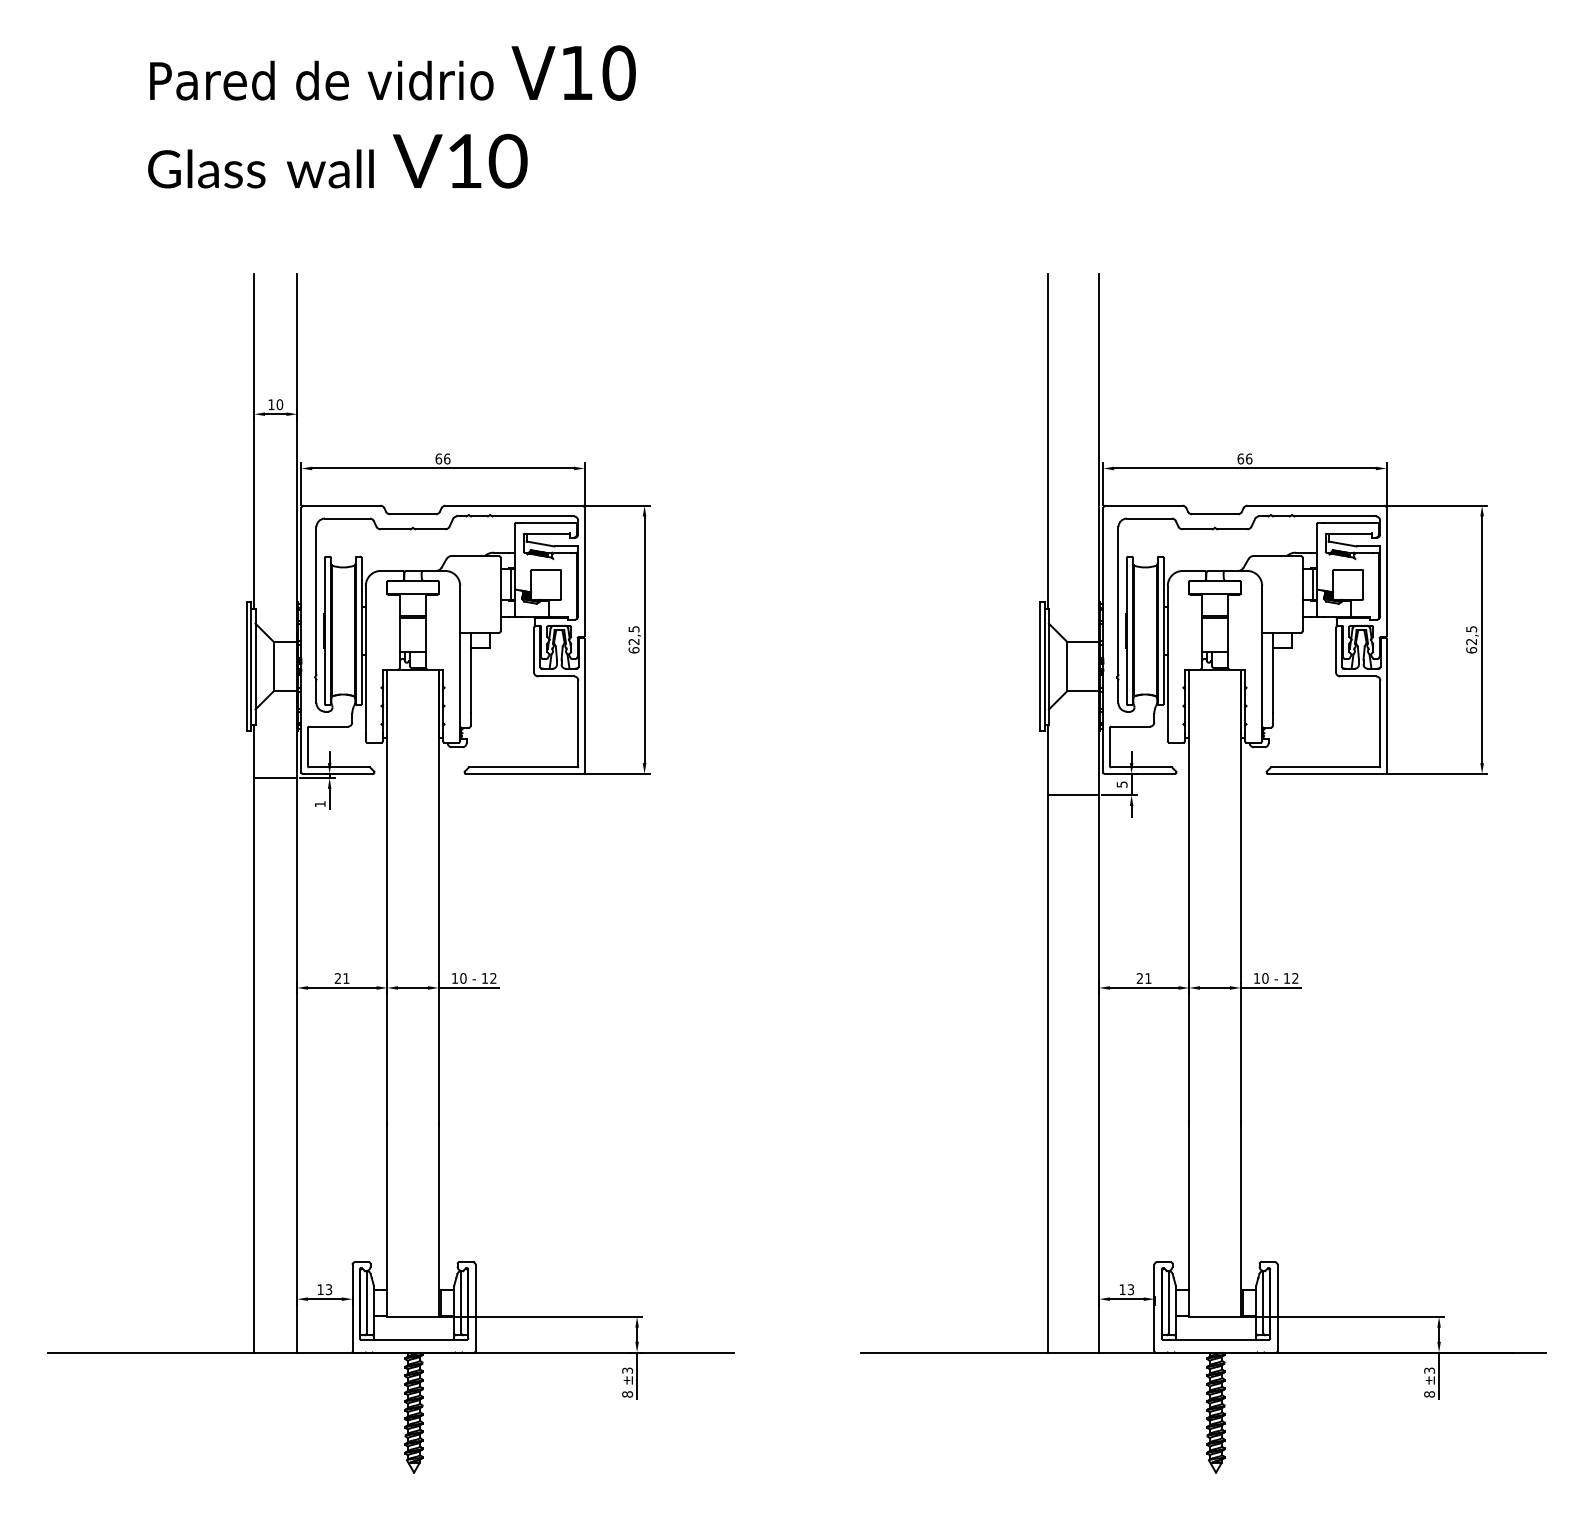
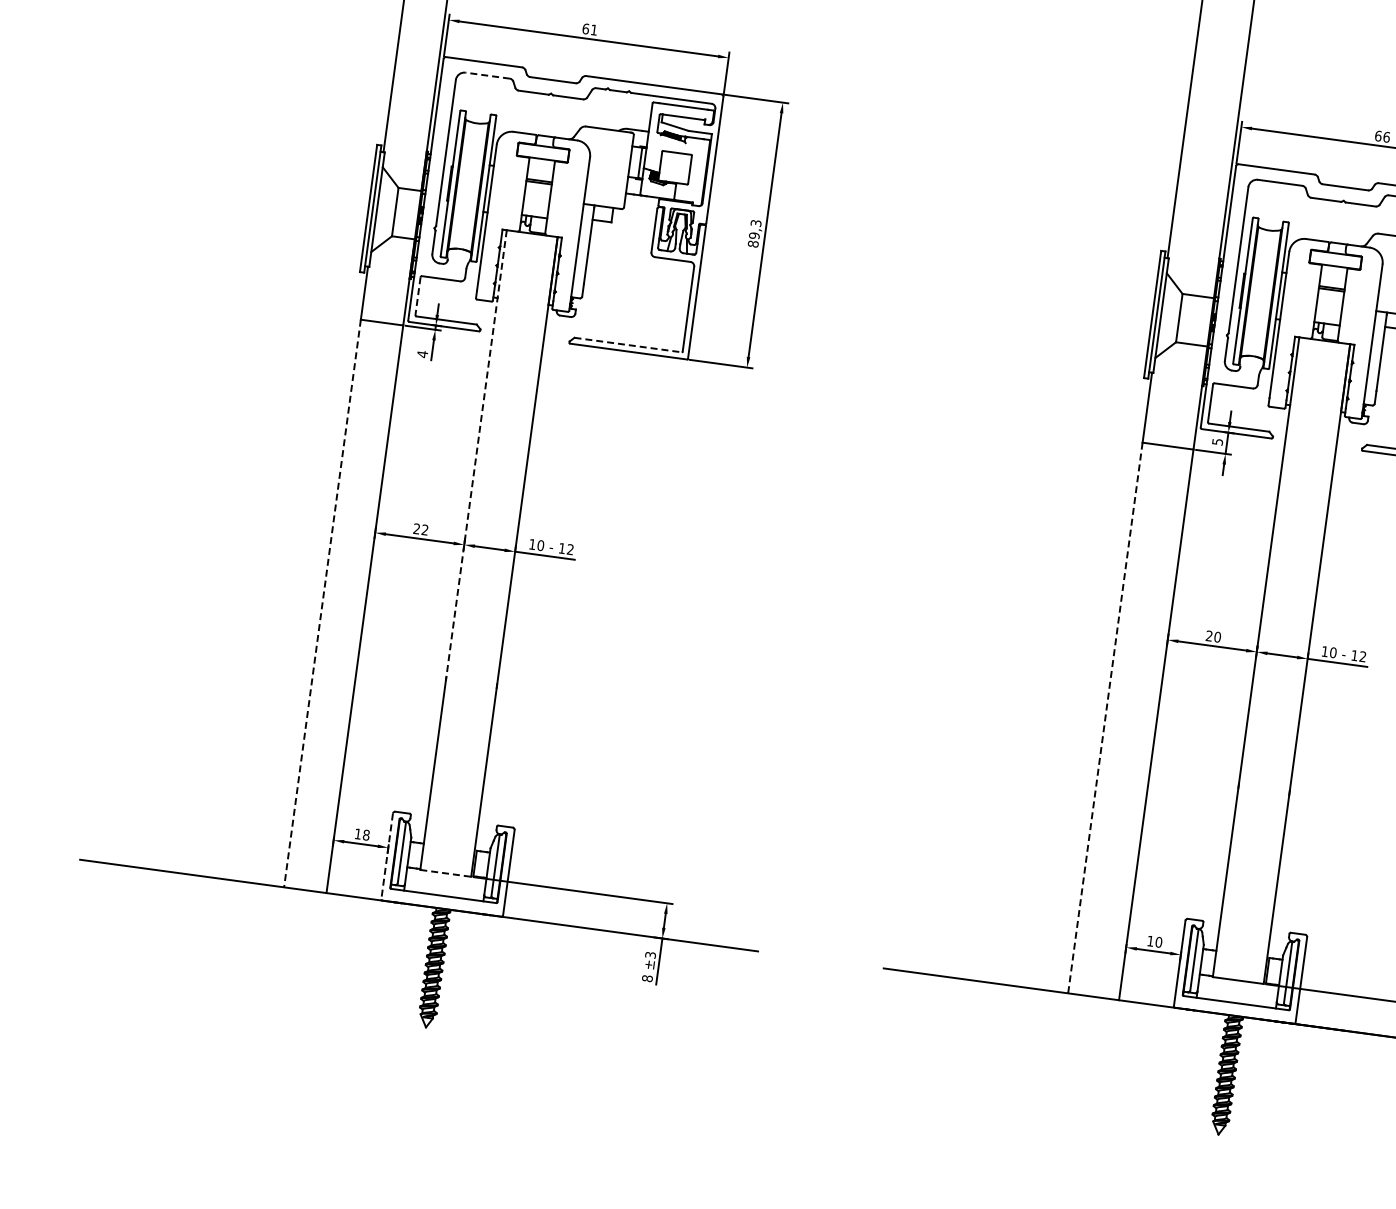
text: (447, 458) -> (594, 29), 66 -> 61
line: (347, 518) -> (487, 75), solid -> dashed
text: (633, 639) -> (754, 233), 62,5 -> 89,3
line: (307, 747) -> (417, 296), solid -> dashed
line: (523, 767) -> (628, 345), solid -> dashed
text: (319, 803) -> (421, 353), 1 -> 4
line: (387, 898) -> (476, 456), solid -> dashed
text: (346, 978) -> (425, 530), 21 -> 22
text: (1148, 978) -> (1217, 637), 21 -> 20
line: (254, 1065) -> (322, 603), solid -> dashed
line: (1047, 1073) -> (1105, 717), solid -> dashed
text: (328, 1289) -> (365, 834), 13 -> 18
text: (1130, 1289) -> (1158, 942), 13 -> 10
line: (352, 1308) -> (387, 856), solid -> dashed
line: (413, 1316) -> (446, 873), solid -> dashed

